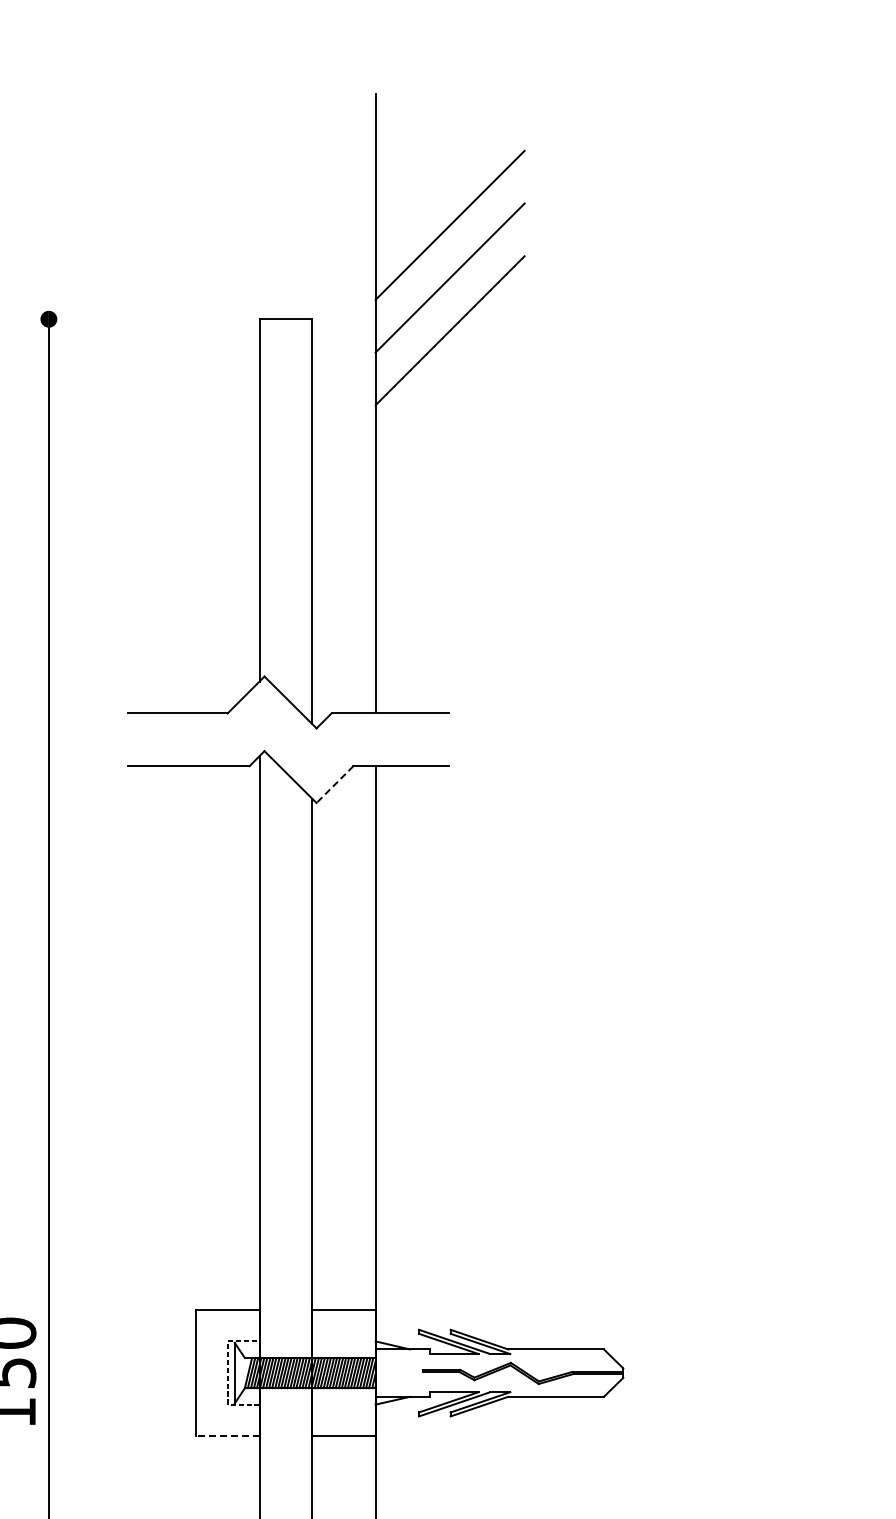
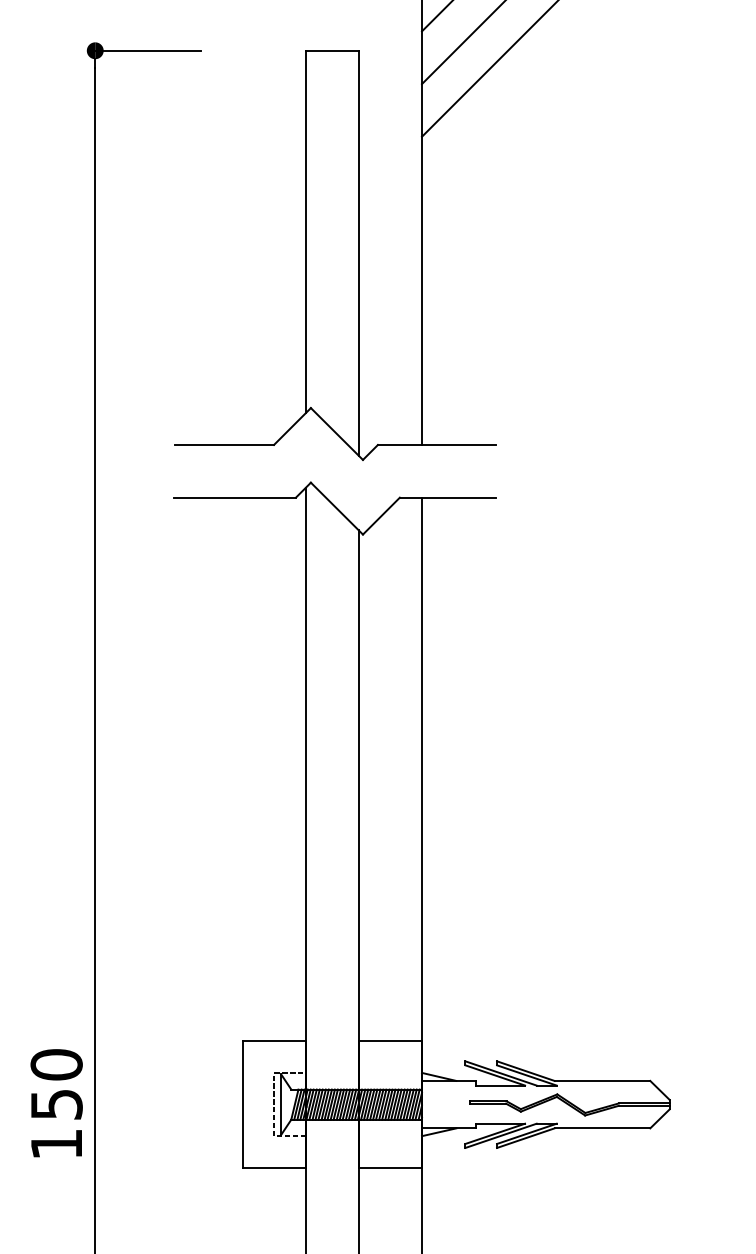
line: (101, 319) -> (147, 51), added
line: (334, 784) -> (380, 516), dashed -> solid
line: (228, 1436) -> (274, 1168), dashed -> solid

